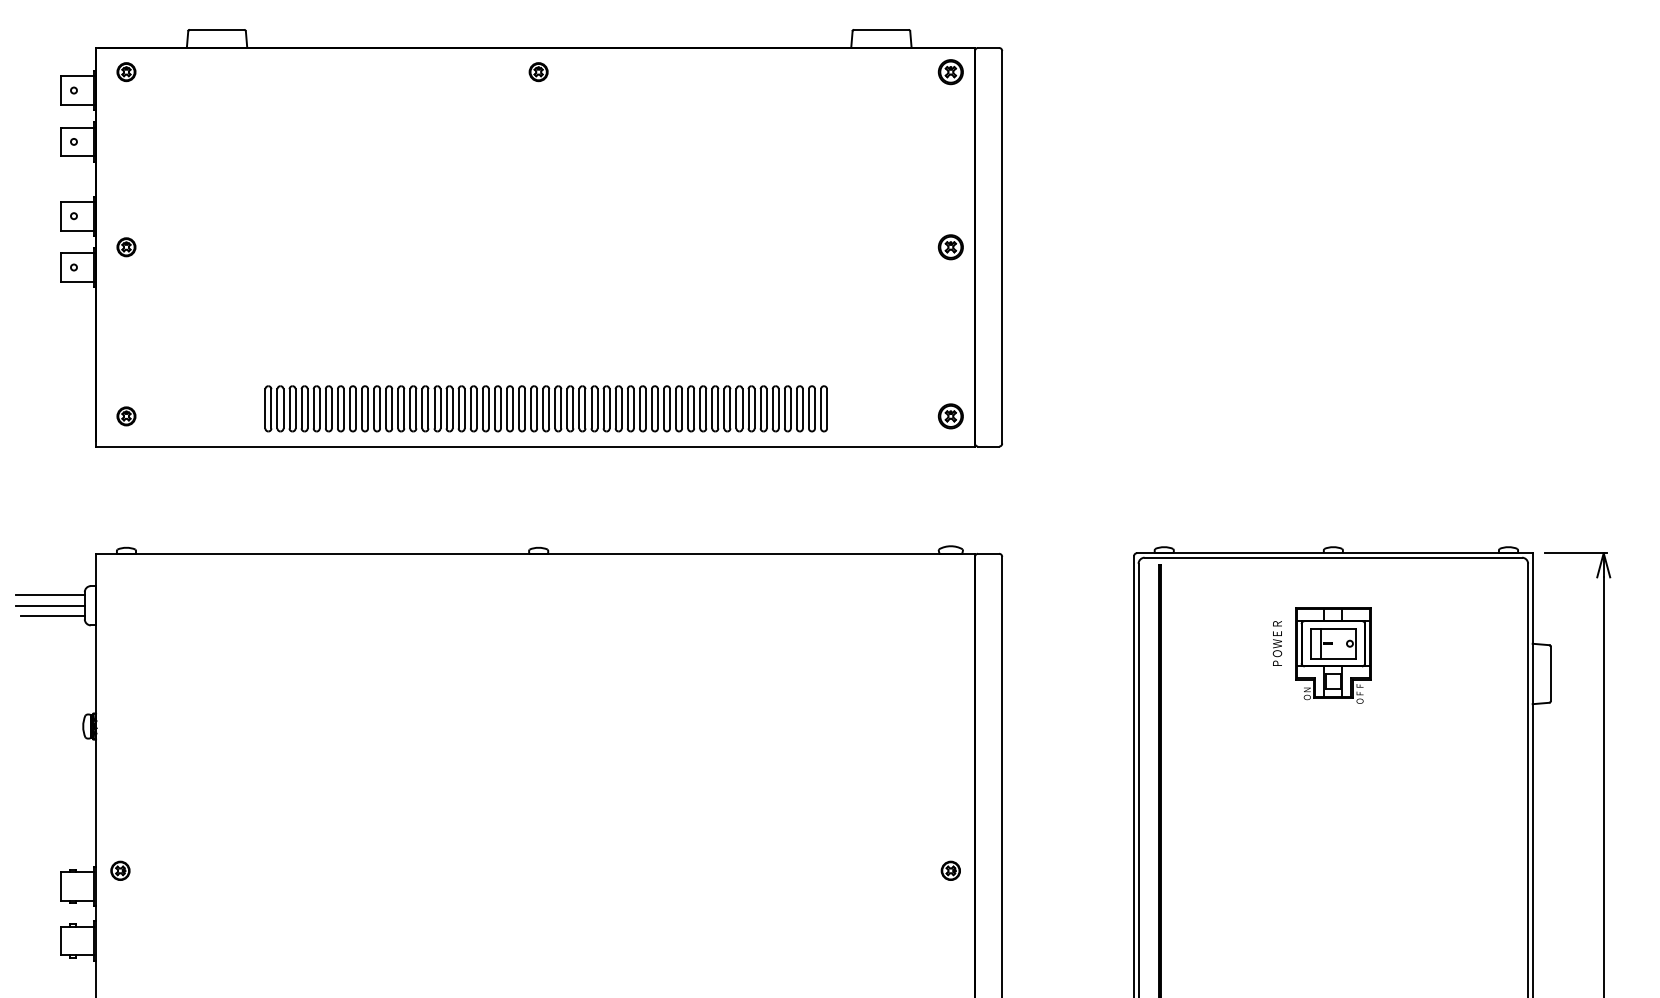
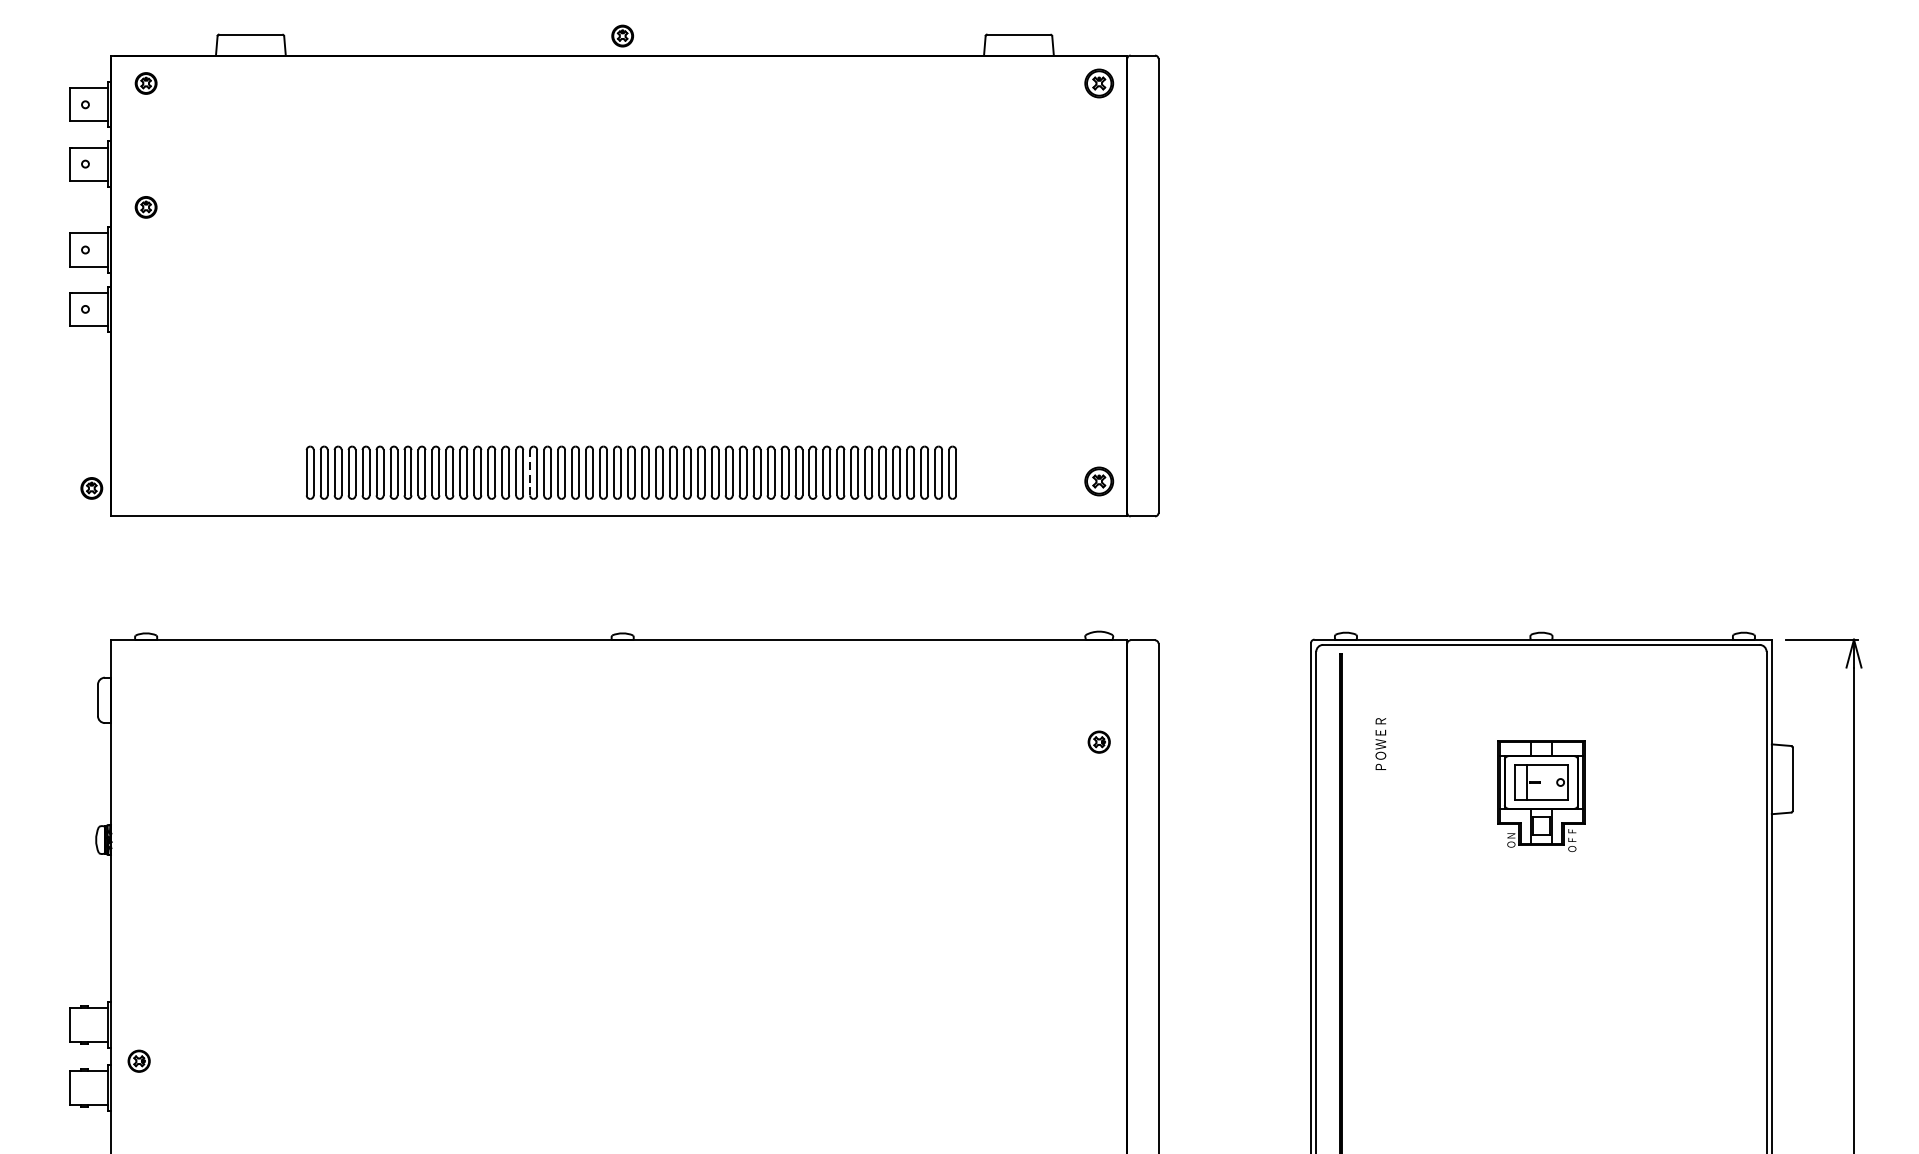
part: (538, 72) -> (622, 36), moved
part: (126, 247) -> (146, 207), moved
part: (950, 247) -> (1098, 286), removed
line: (458, 408) -> (530, 472), solid -> dashed
part: (126, 416) -> (91, 488), moved
line: (49, 595) -> (57, 688), removed
line: (50, 605) -> (58, 700), removed
line: (52, 616) -> (60, 712), removed
text: (1277, 643) -> (1380, 744), moved
part: (1333, 655) -> (1541, 796), moved
part: (120, 870) -> (139, 1060), moved
part: (950, 870) -> (1098, 741), moved

